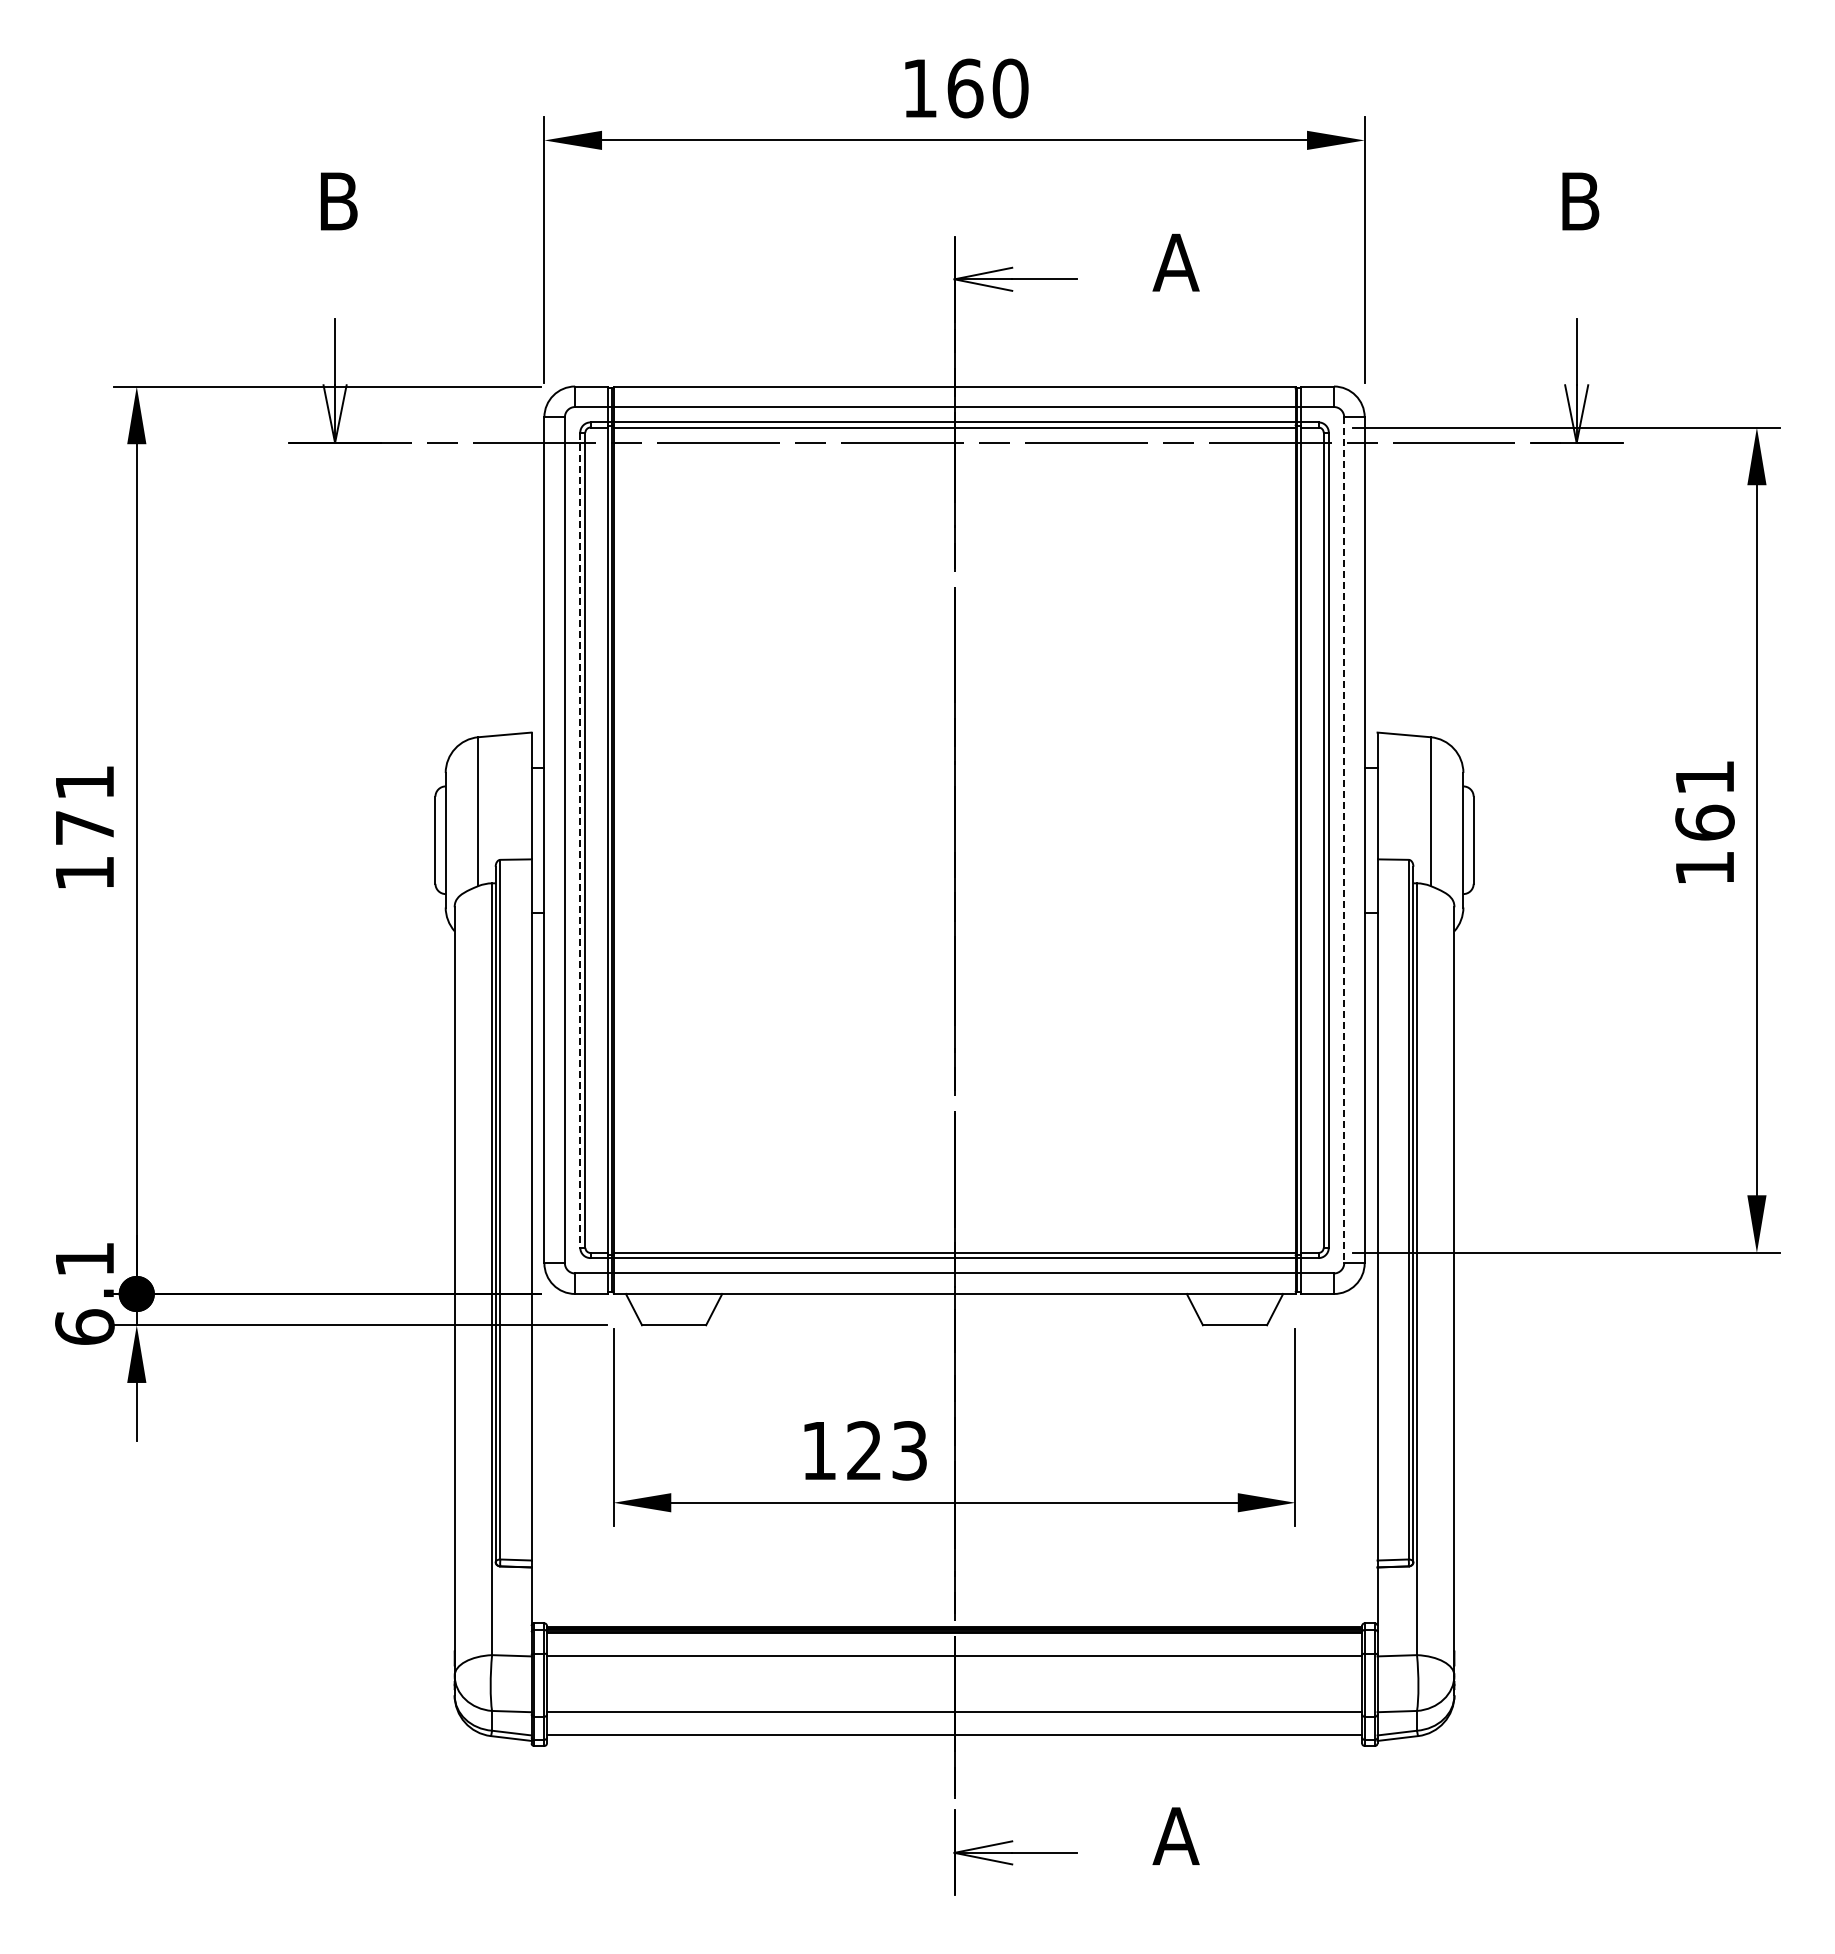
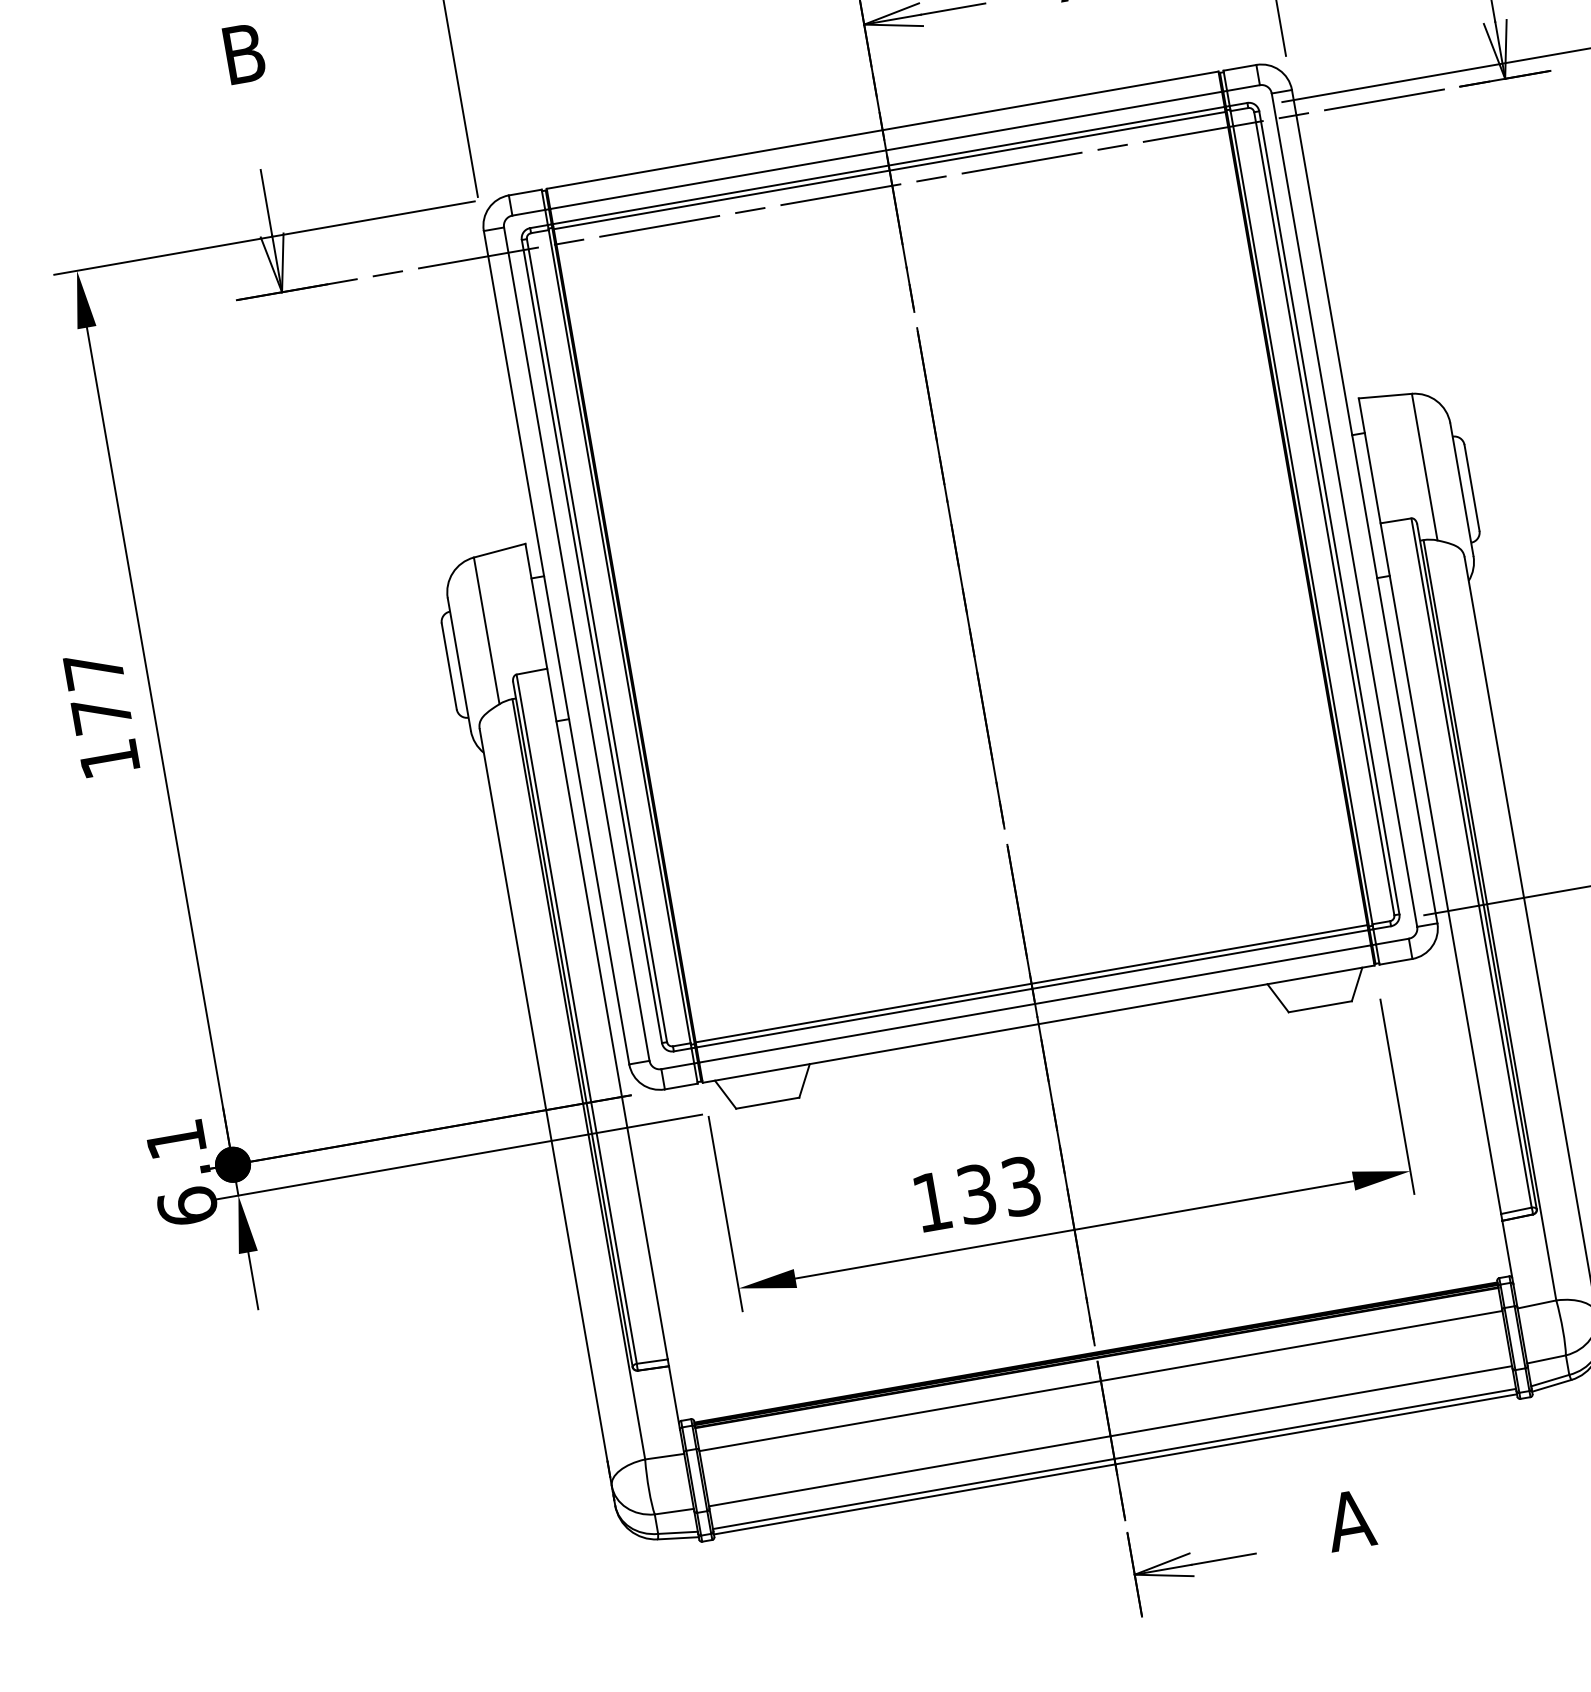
text: (84, 782) -> (93, 669), 171 -> 177
line: (580, 840) -> (592, 641), dashed -> solid
line: (1344, 840) -> (1344, 510), dashed -> solid
text: (864, 1450) -> (976, 1193), 123 -> 133
line: (954, 1740) -> (1115, 1464), added

